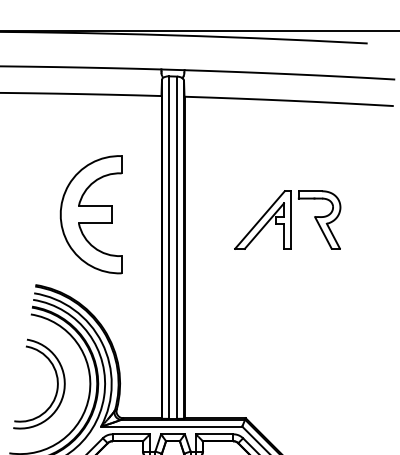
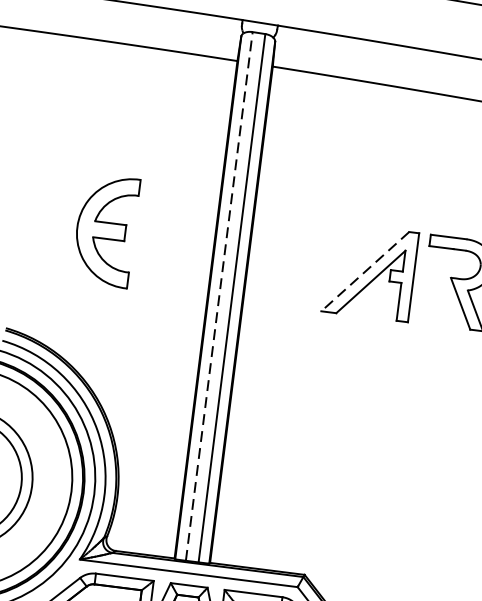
part: (90, 214) -> (104, 230), size x0.6
line: (259, 220) -> (364, 272), solid -> dashed
line: (168, 247) -> (218, 296), solid -> dashed

